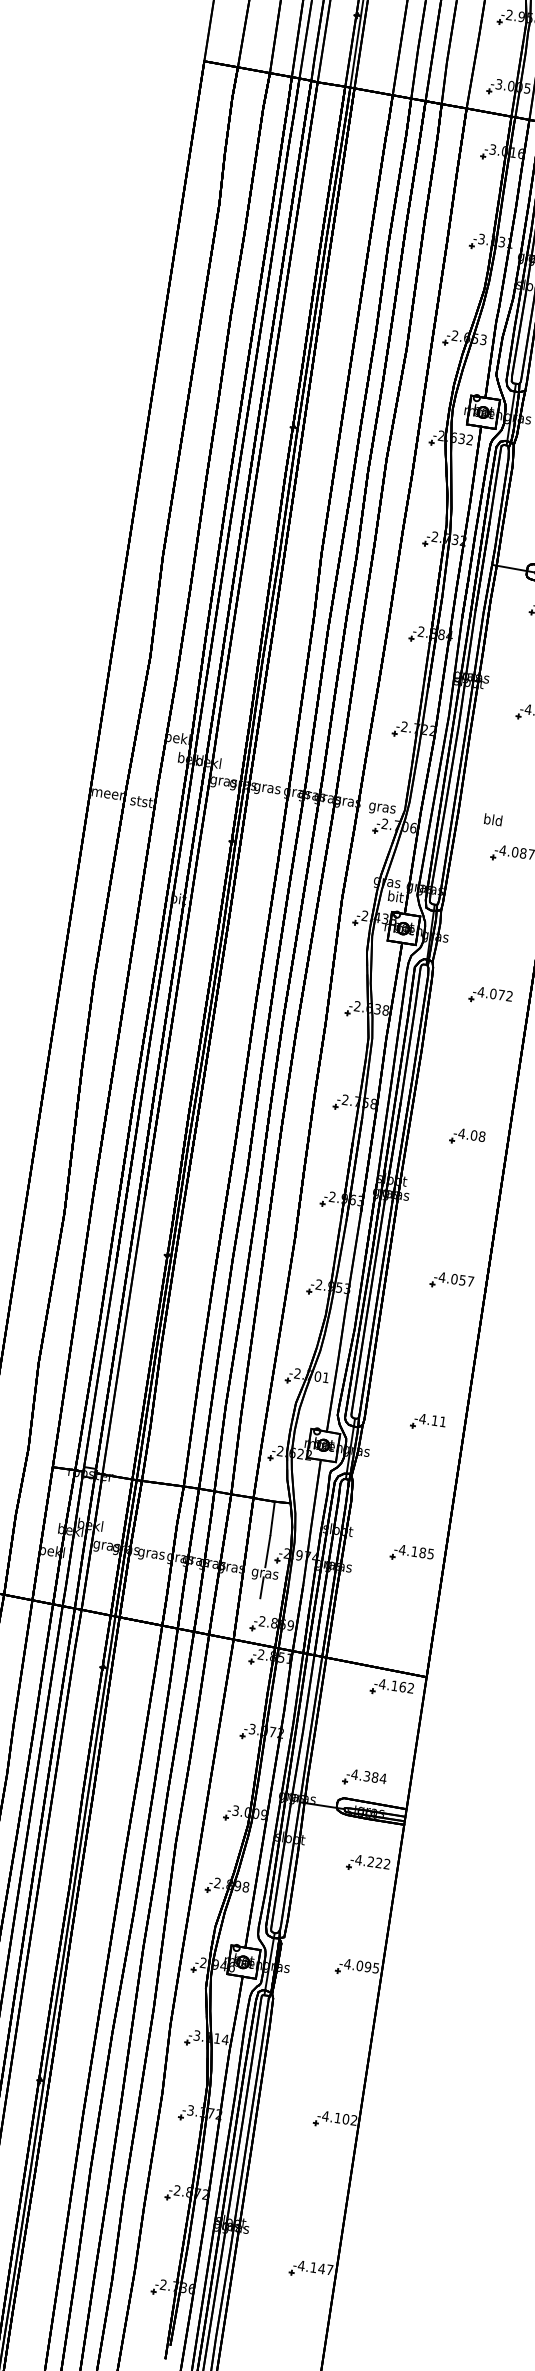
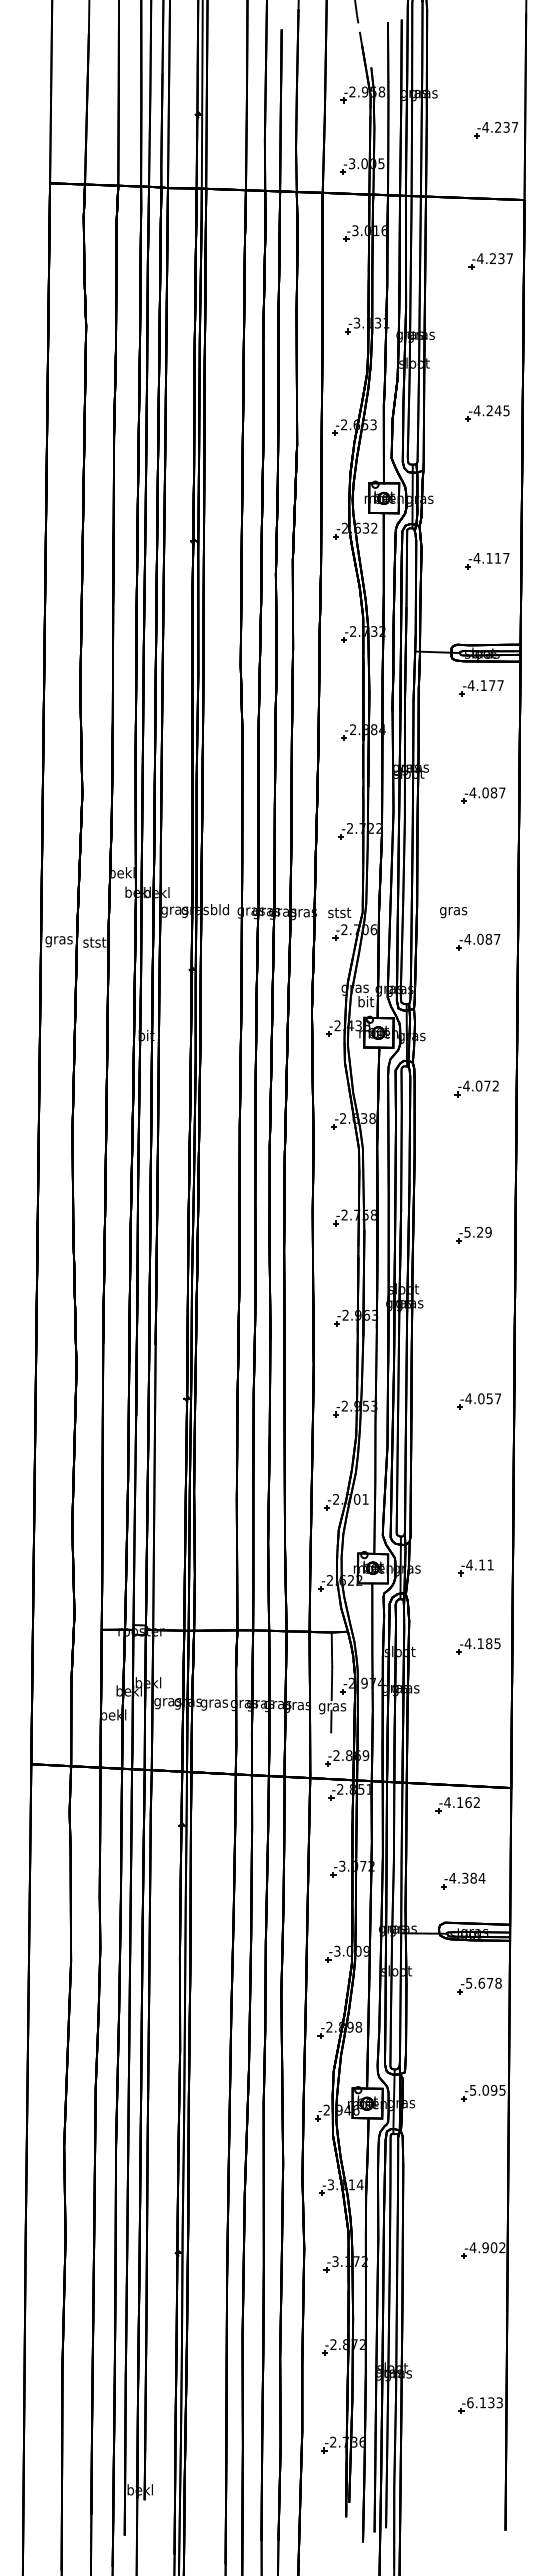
text: (266, 788) -> (219, 911), gras -> bld
text: (107, 795) -> (59, 941), meer -> gras
text: (382, 807) -> (339, 913), gras -> stst
text: (492, 821) -> (453, 911), bld -> gras
text: (471, 1135) -> (477, 1232), -4.08 -> -5.29
part: (452, 1281) -> (479, 1401), moved
part: (428, 1422) -> (475, 1567), moved
part: (412, 1554) -> (478, 1646), moved
part: (391, 1688) -> (457, 1805), moved
part: (364, 1778) -> (463, 1880), moved
text: (372, 1861) -> (483, 1982), -4.222 -> -5.678
text: (347, 1964) -> (472, 2090), -4.095 -> -5.095
text: (337, 2117) -> (485, 2247), -4.102 -> -4.902
text: (315, 2267) -> (484, 2402), -4.147 -> -6.133

